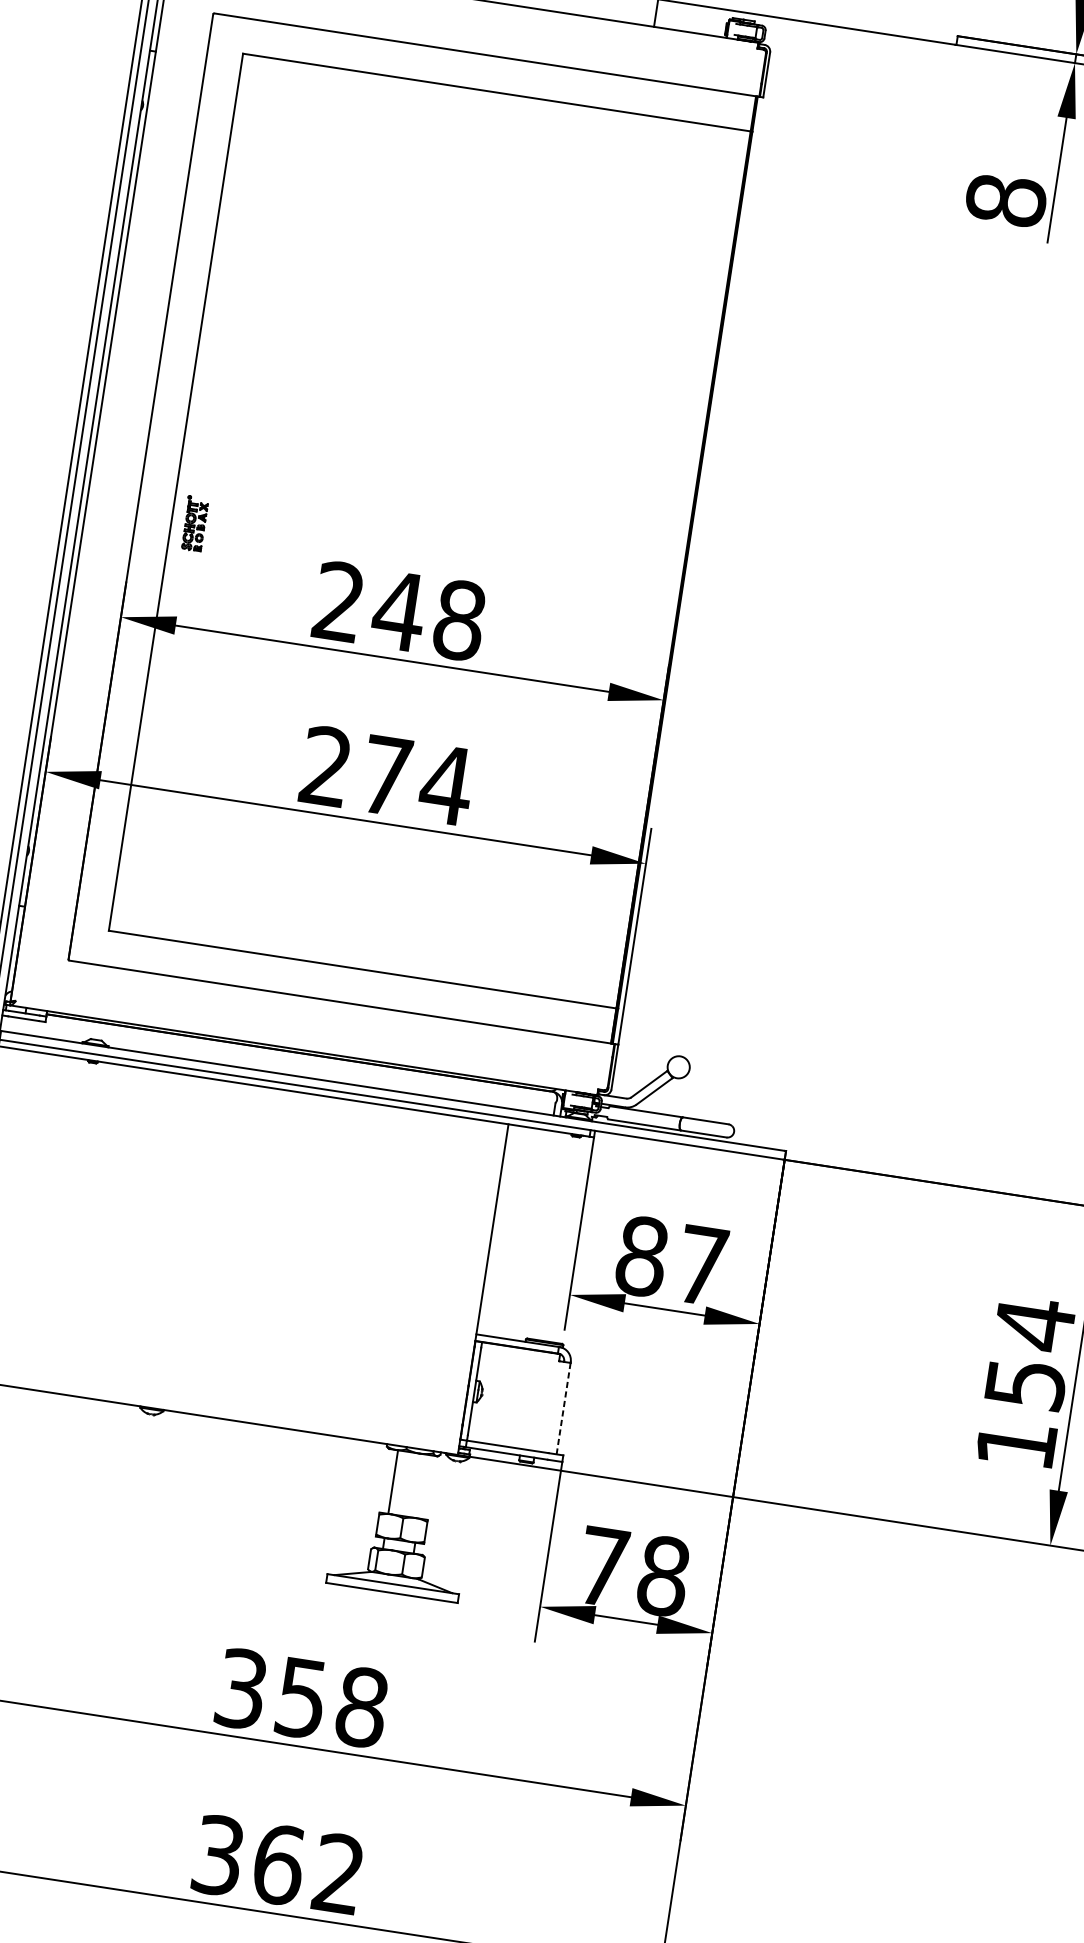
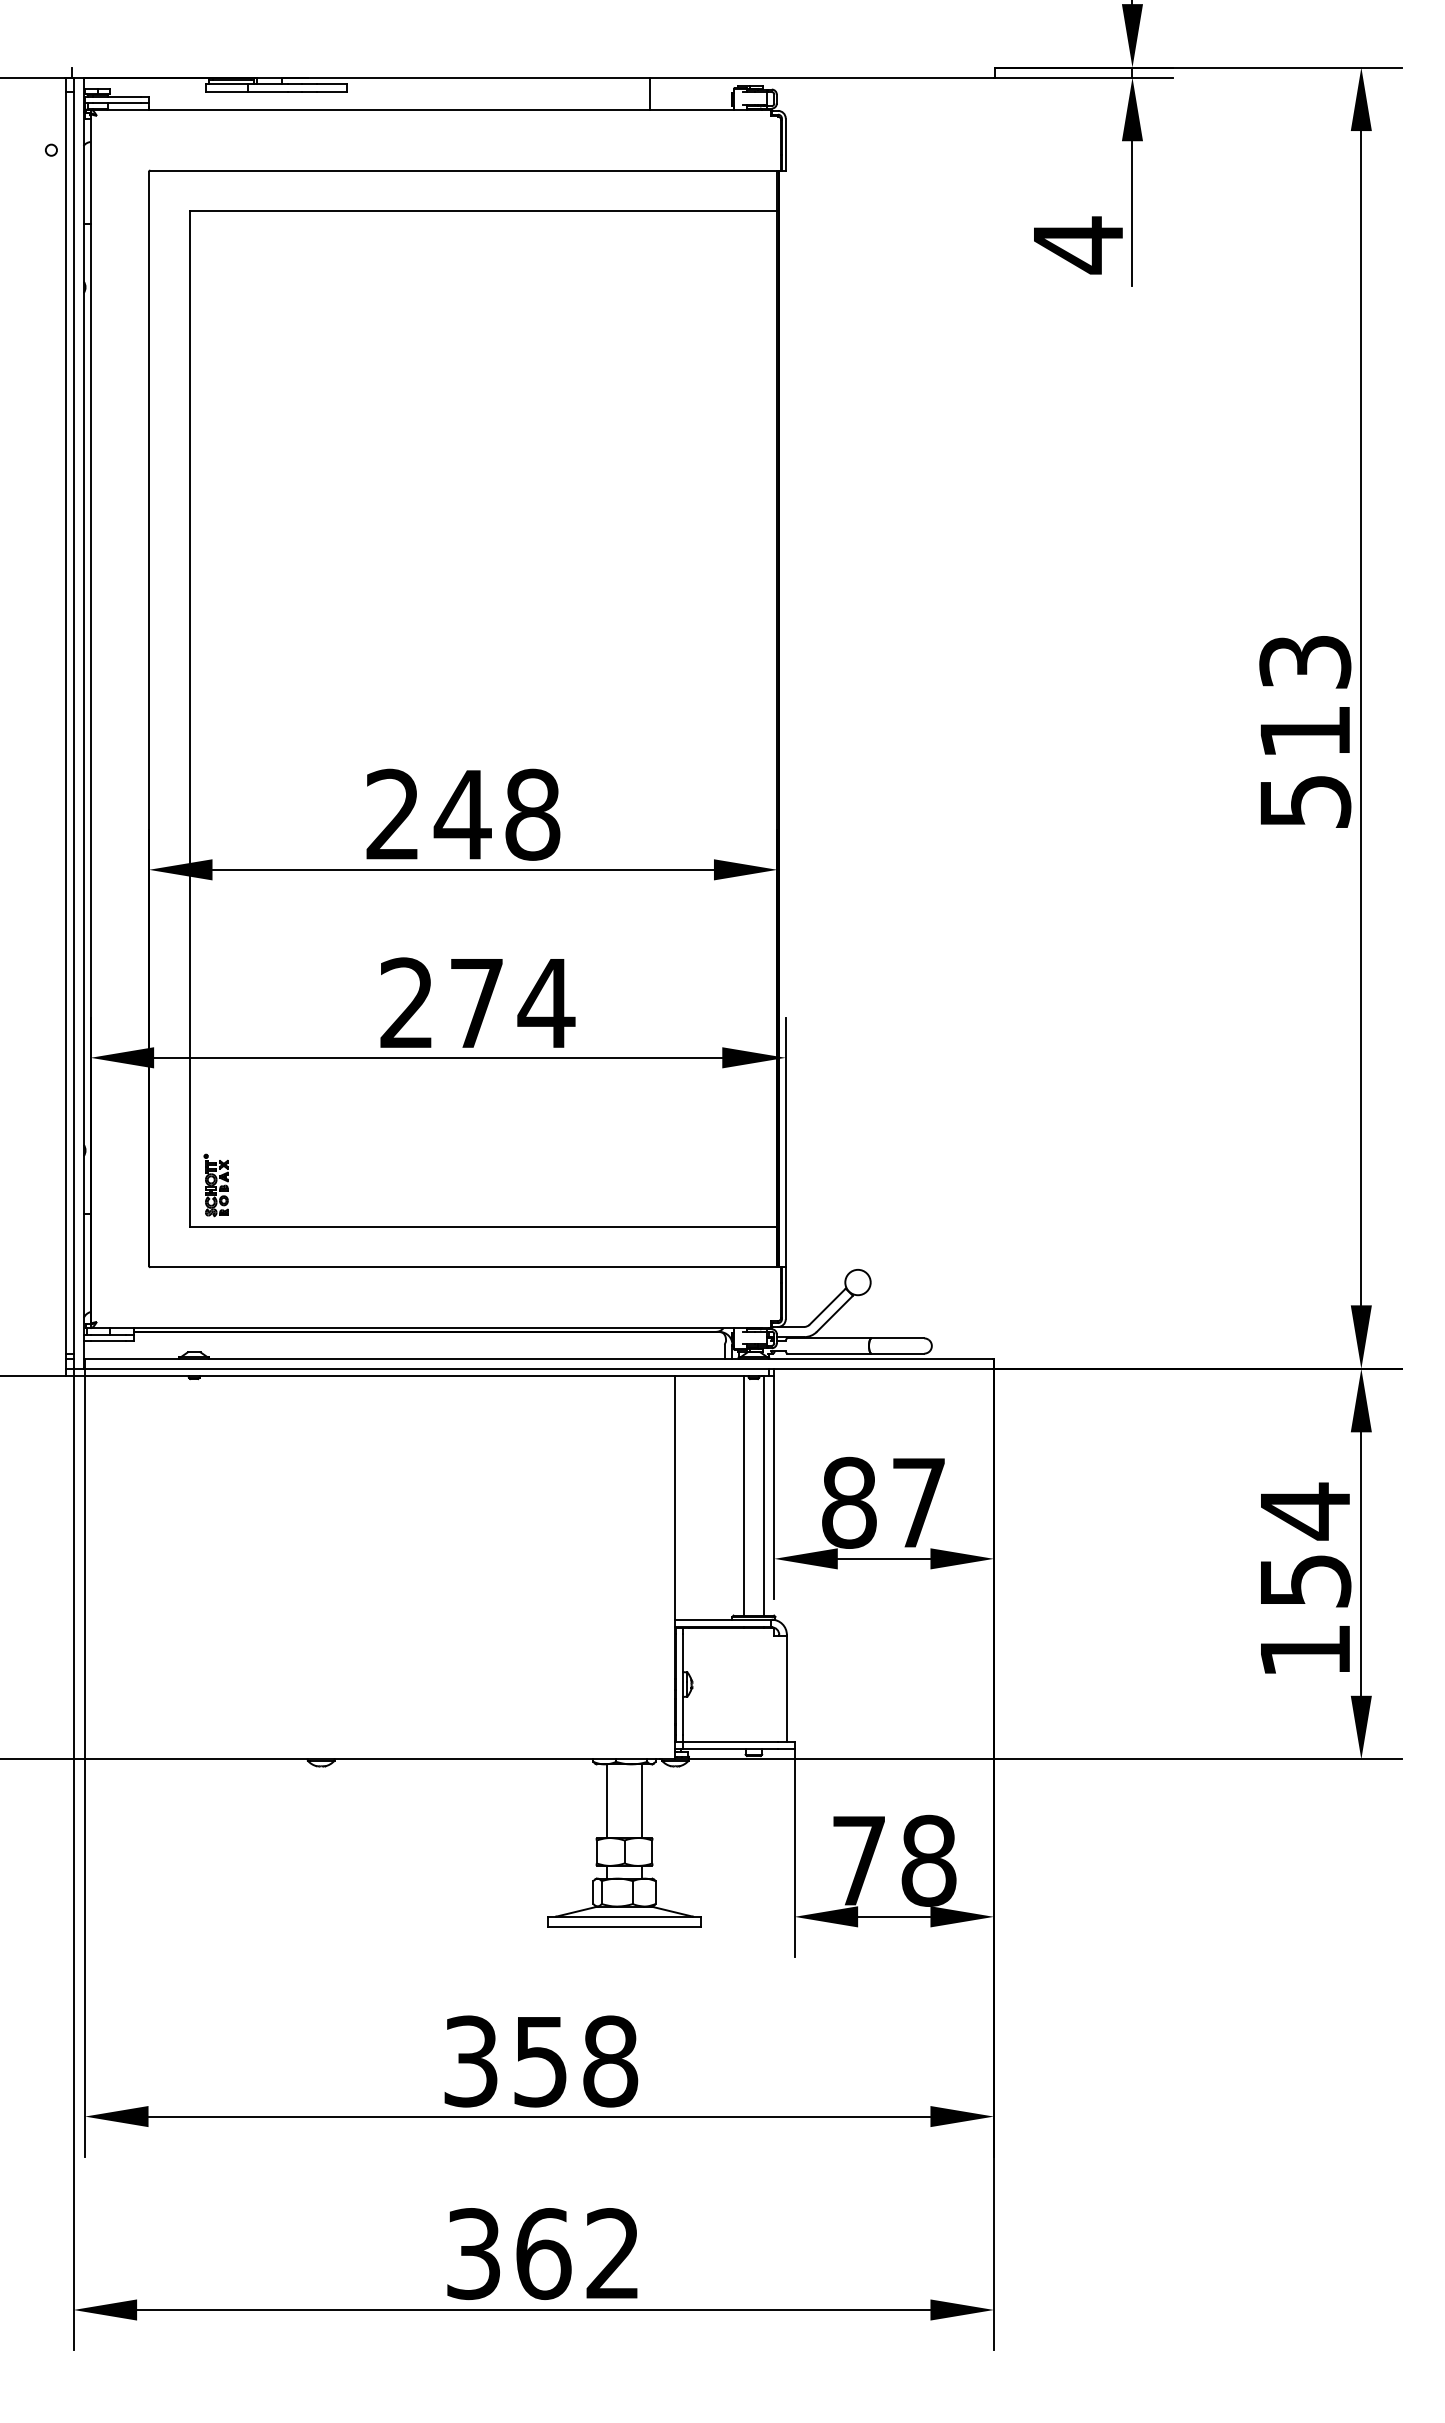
text: (1006, 200) -> (1078, 245), 8 -> 4
part: (194, 523) -> (215, 1185), moved
line: (551, 1236) -> (743, 1495), added
line: (569, 1238) -> (764, 1495), added
line: (563, 1408) -> (786, 1688), dashed -> solid
line: (424, 1487) -> (642, 1801), added

